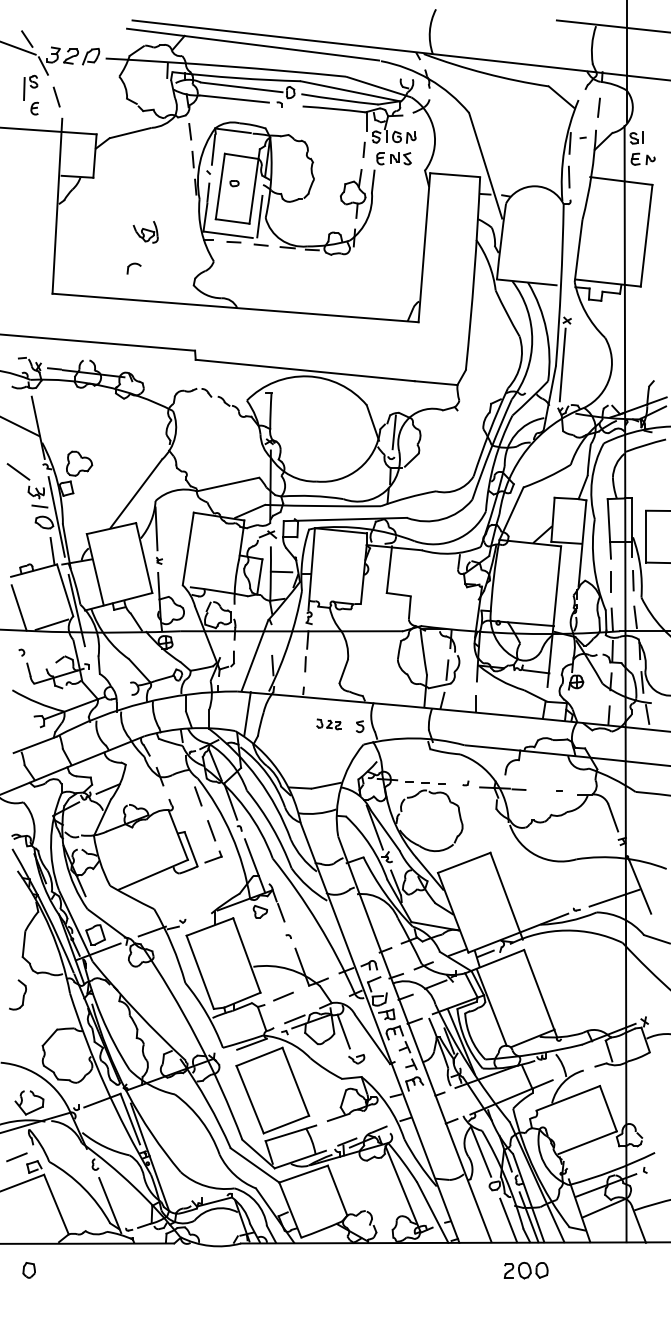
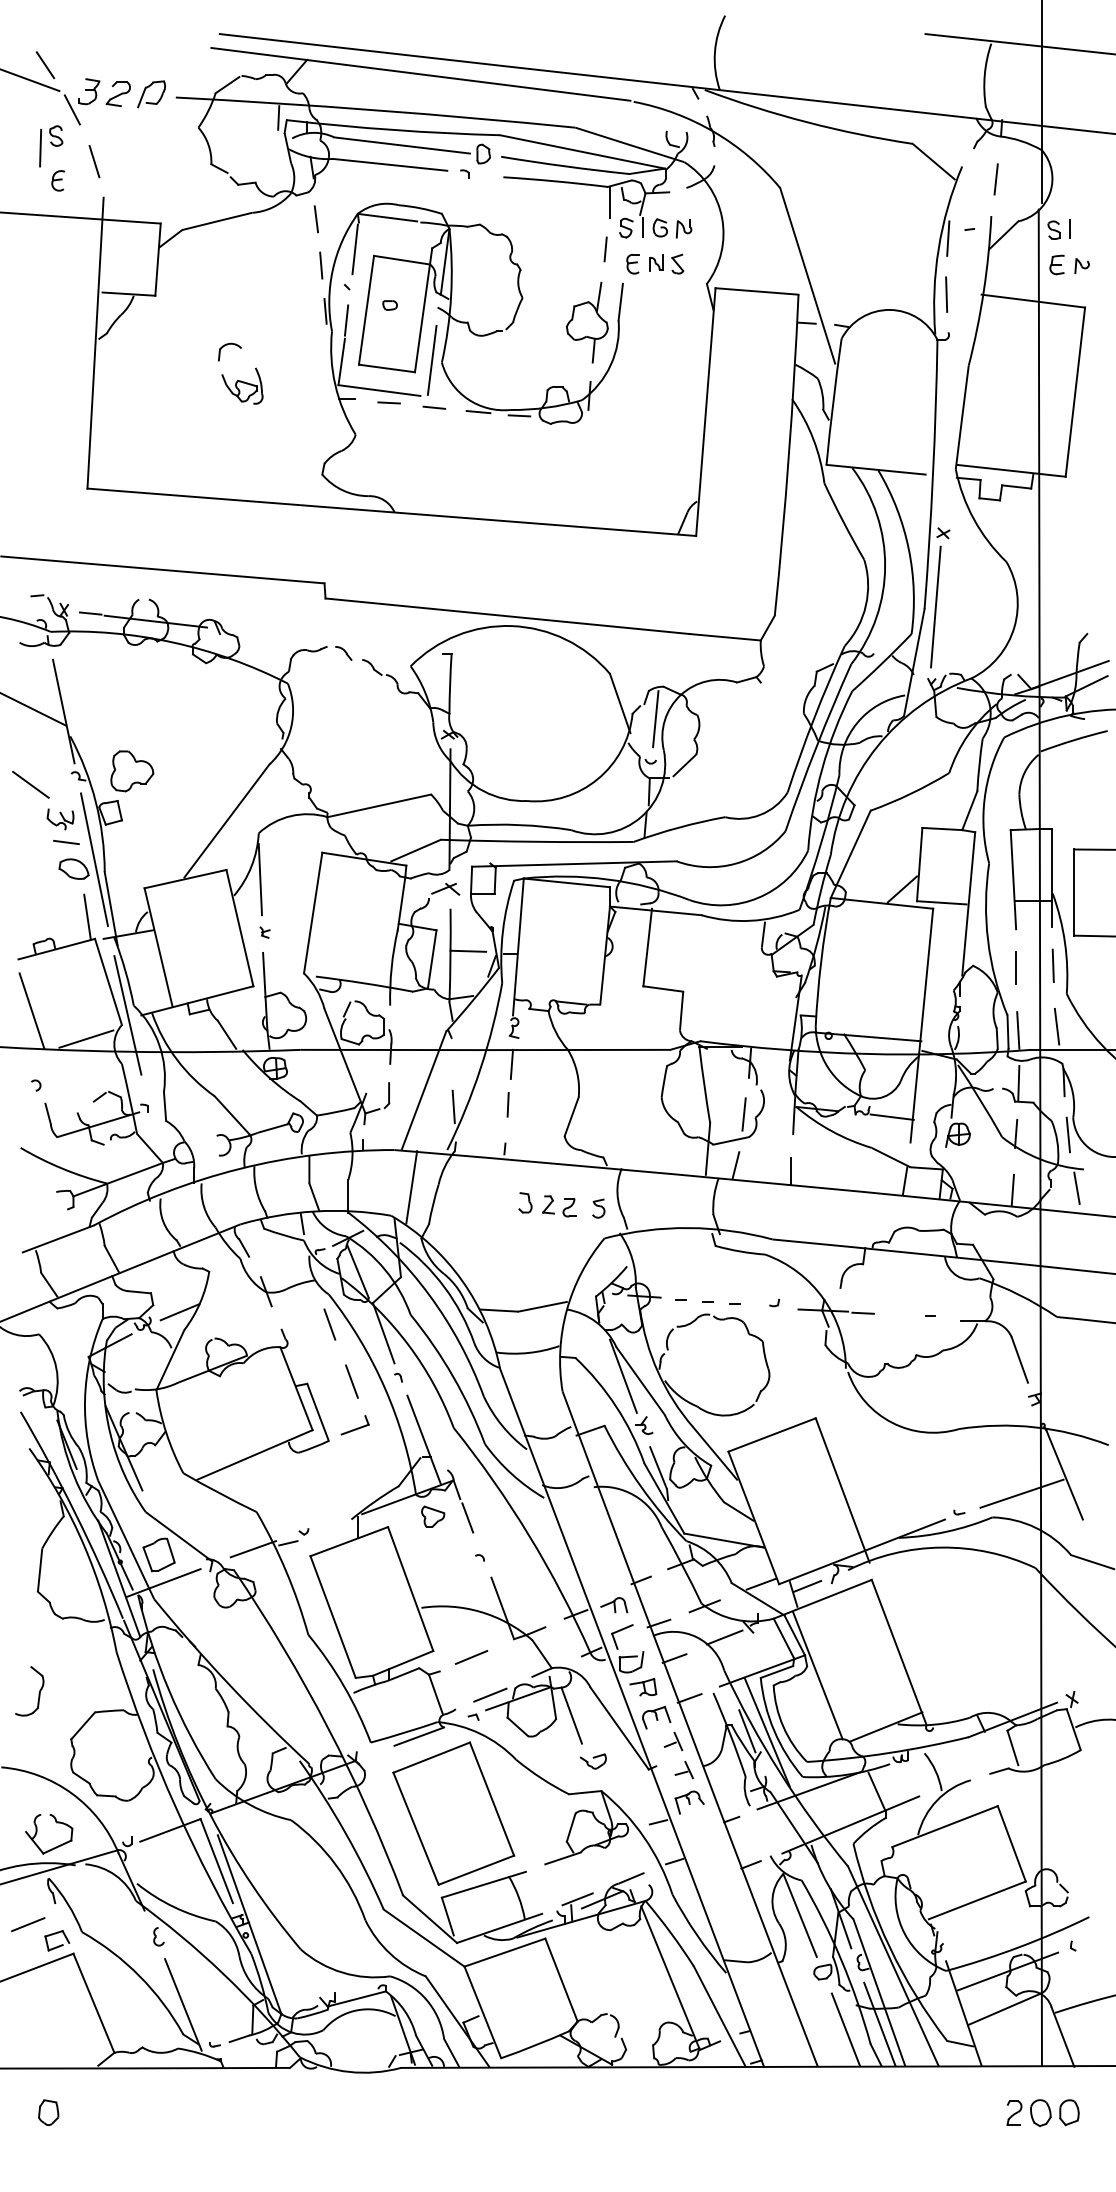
part: (133, 268) -> (228, 351), moved
part: (328, 724) -> (546, 1204), size x1.43
part: (17, 994) -> (29, 1690), moved
part: (525, 1270) -> (1041, 2112), moved

